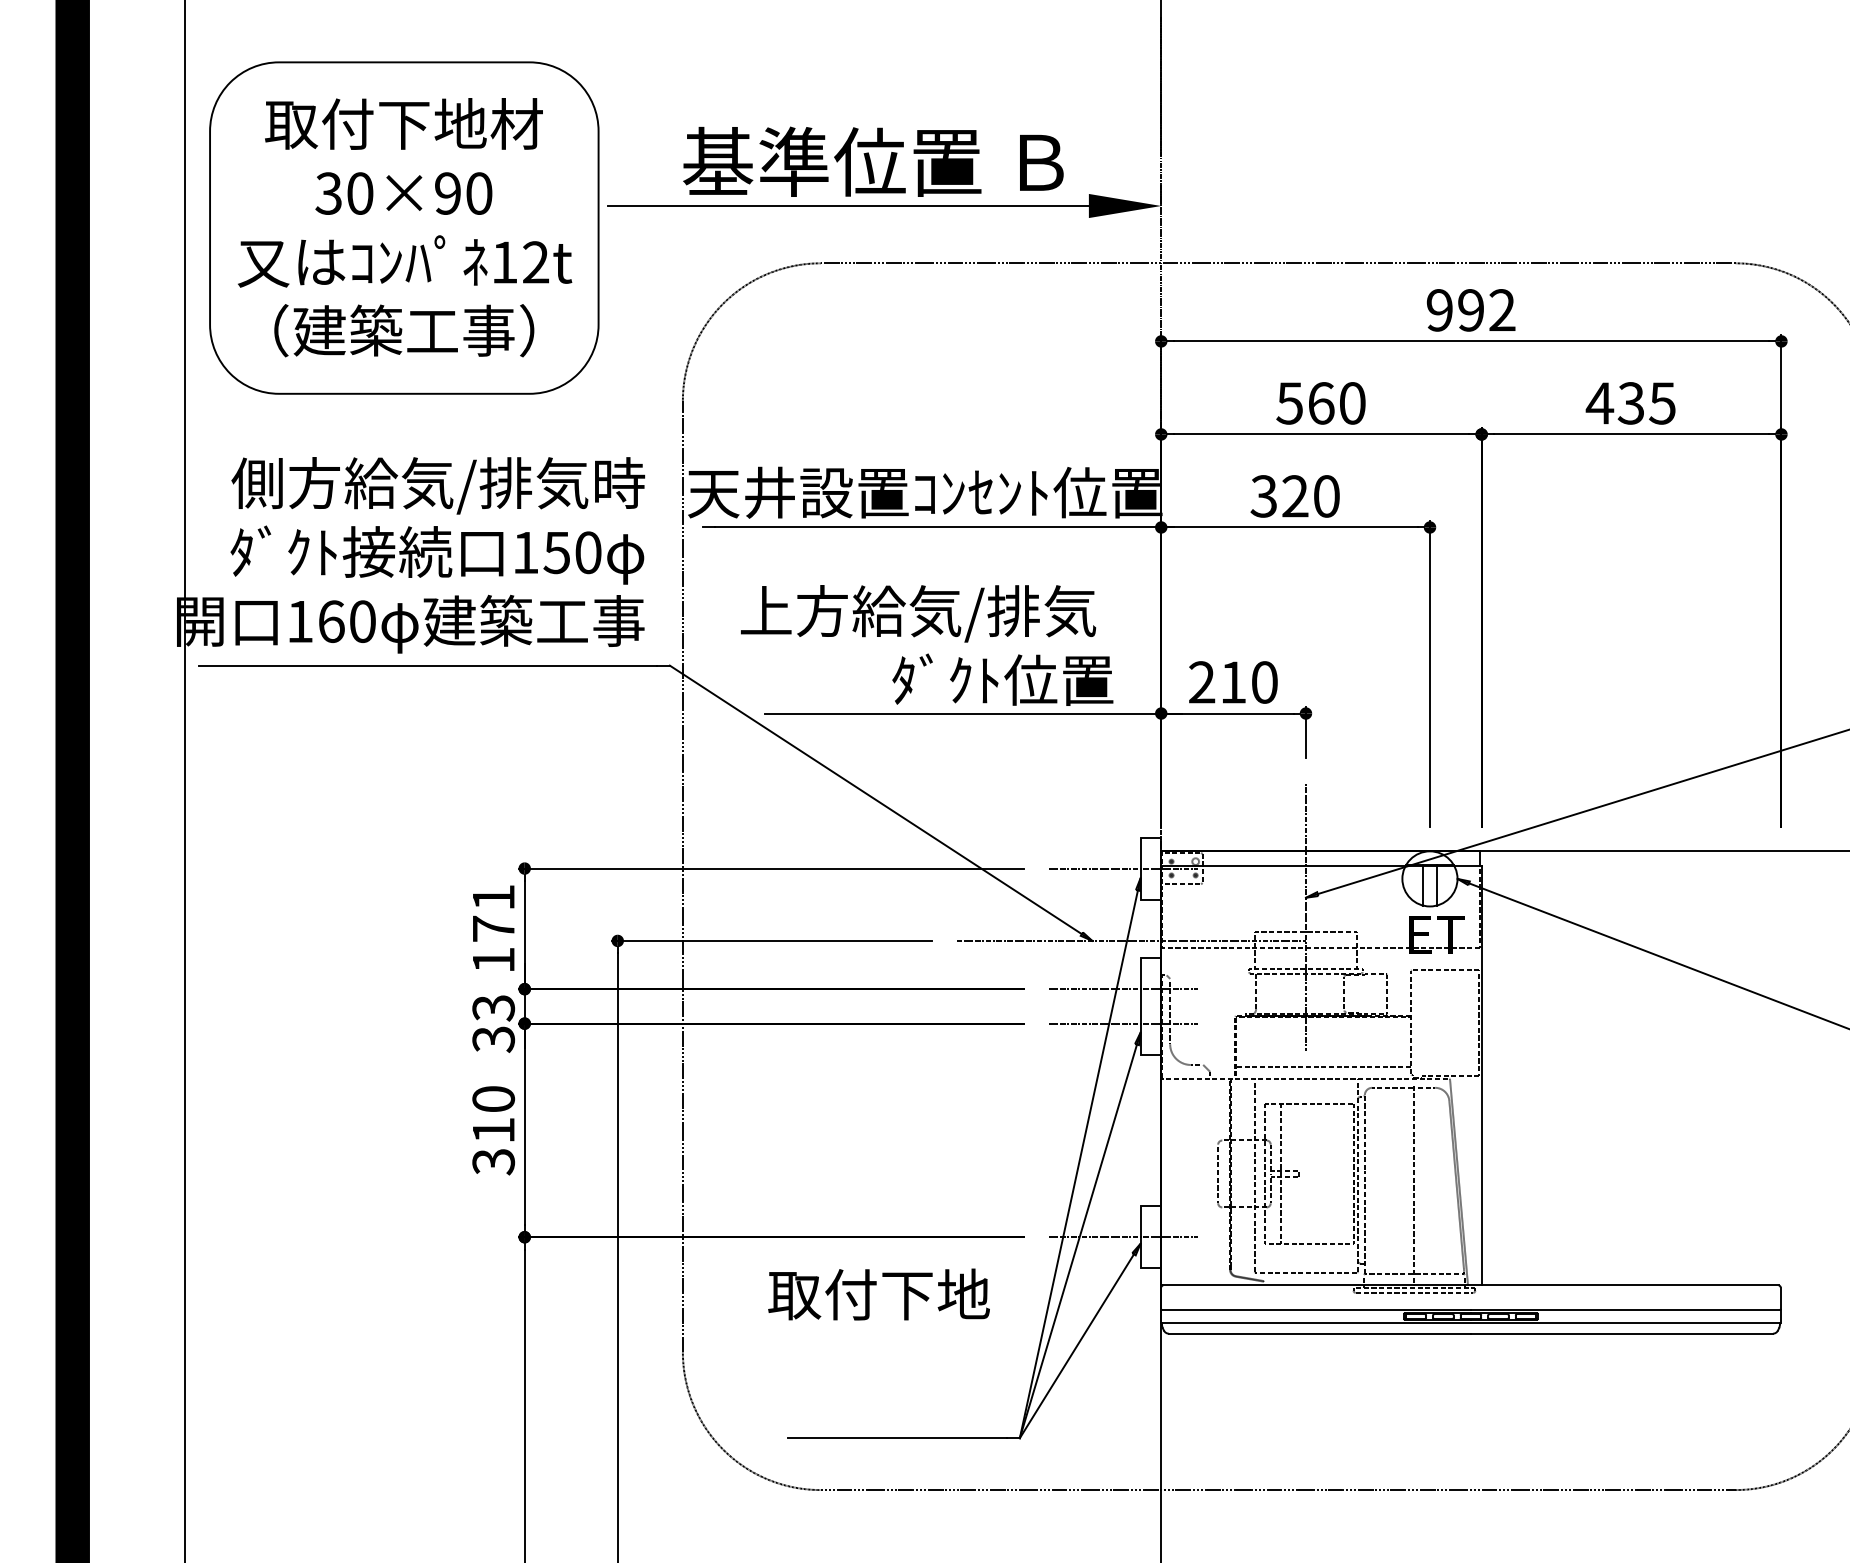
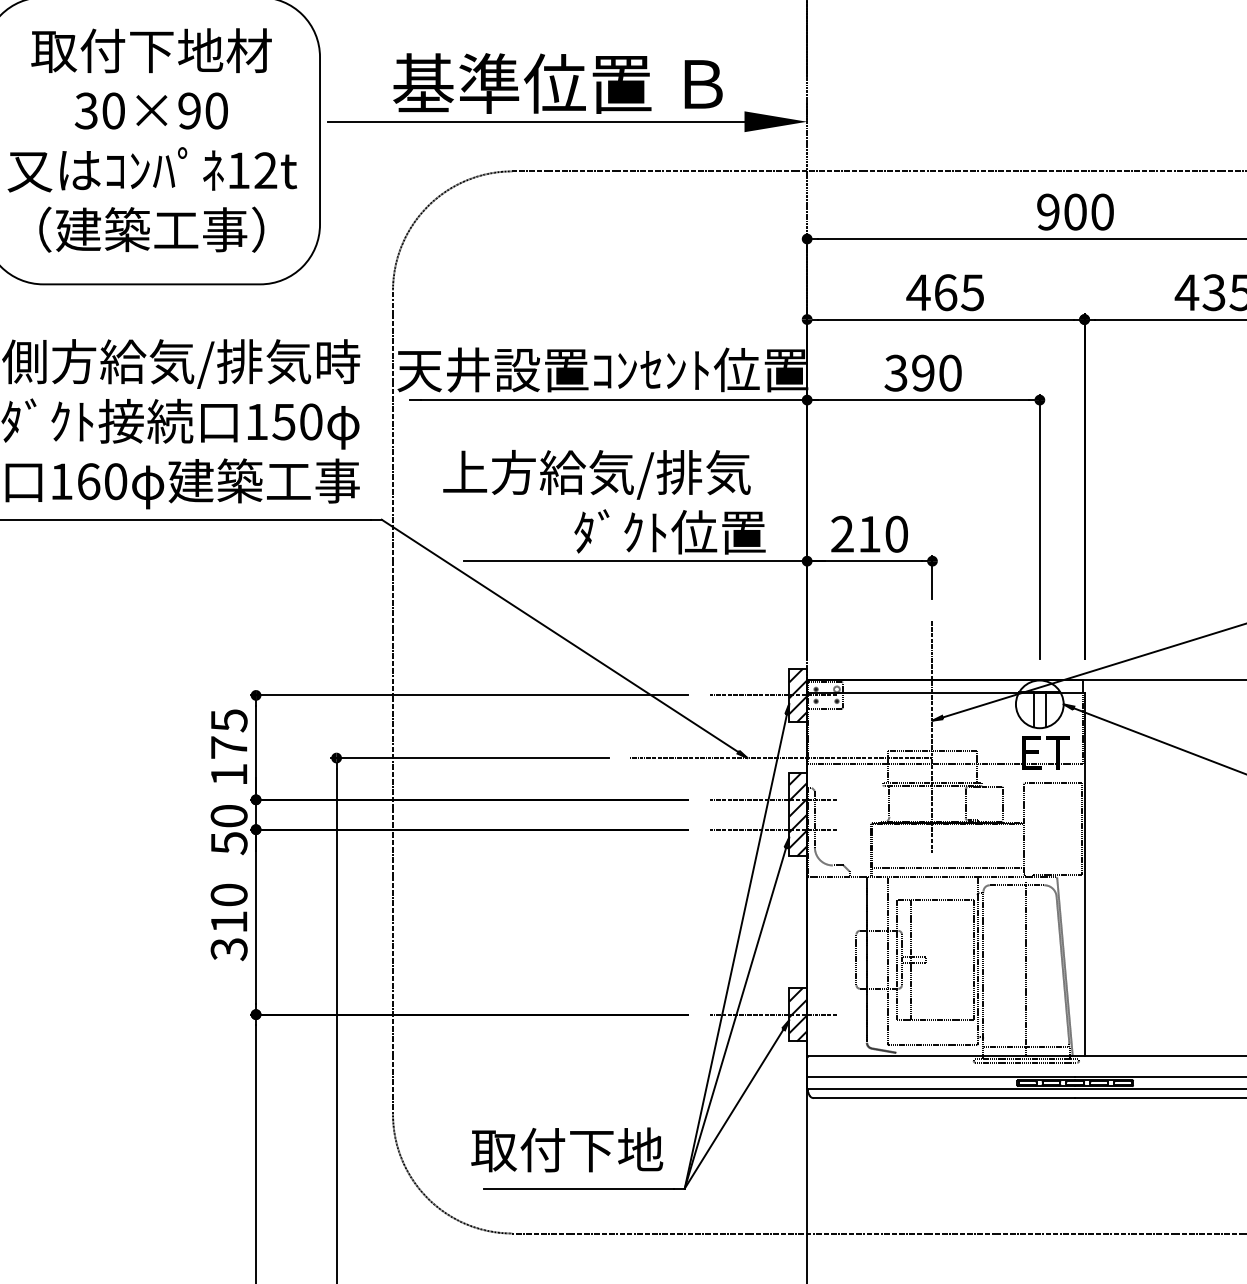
text: (1486, 310) -> (1088, 212), 992 -> 900
text: (1320, 403) -> (945, 292), 560 -> 465
text: (1295, 496) -> (923, 373), 320 -> 390
hatch: (1150, 868) -> (797, 695), added
text: (494, 898) -> (229, 721), 171 -> 175
hatch: (1150, 1006) -> (797, 814), added
text: (493, 1023) -> (229, 829), 33 -> 50
hatch: (1150, 1237) -> (797, 1014), added
text: (878, 1294) -> (566, 1149), moved

